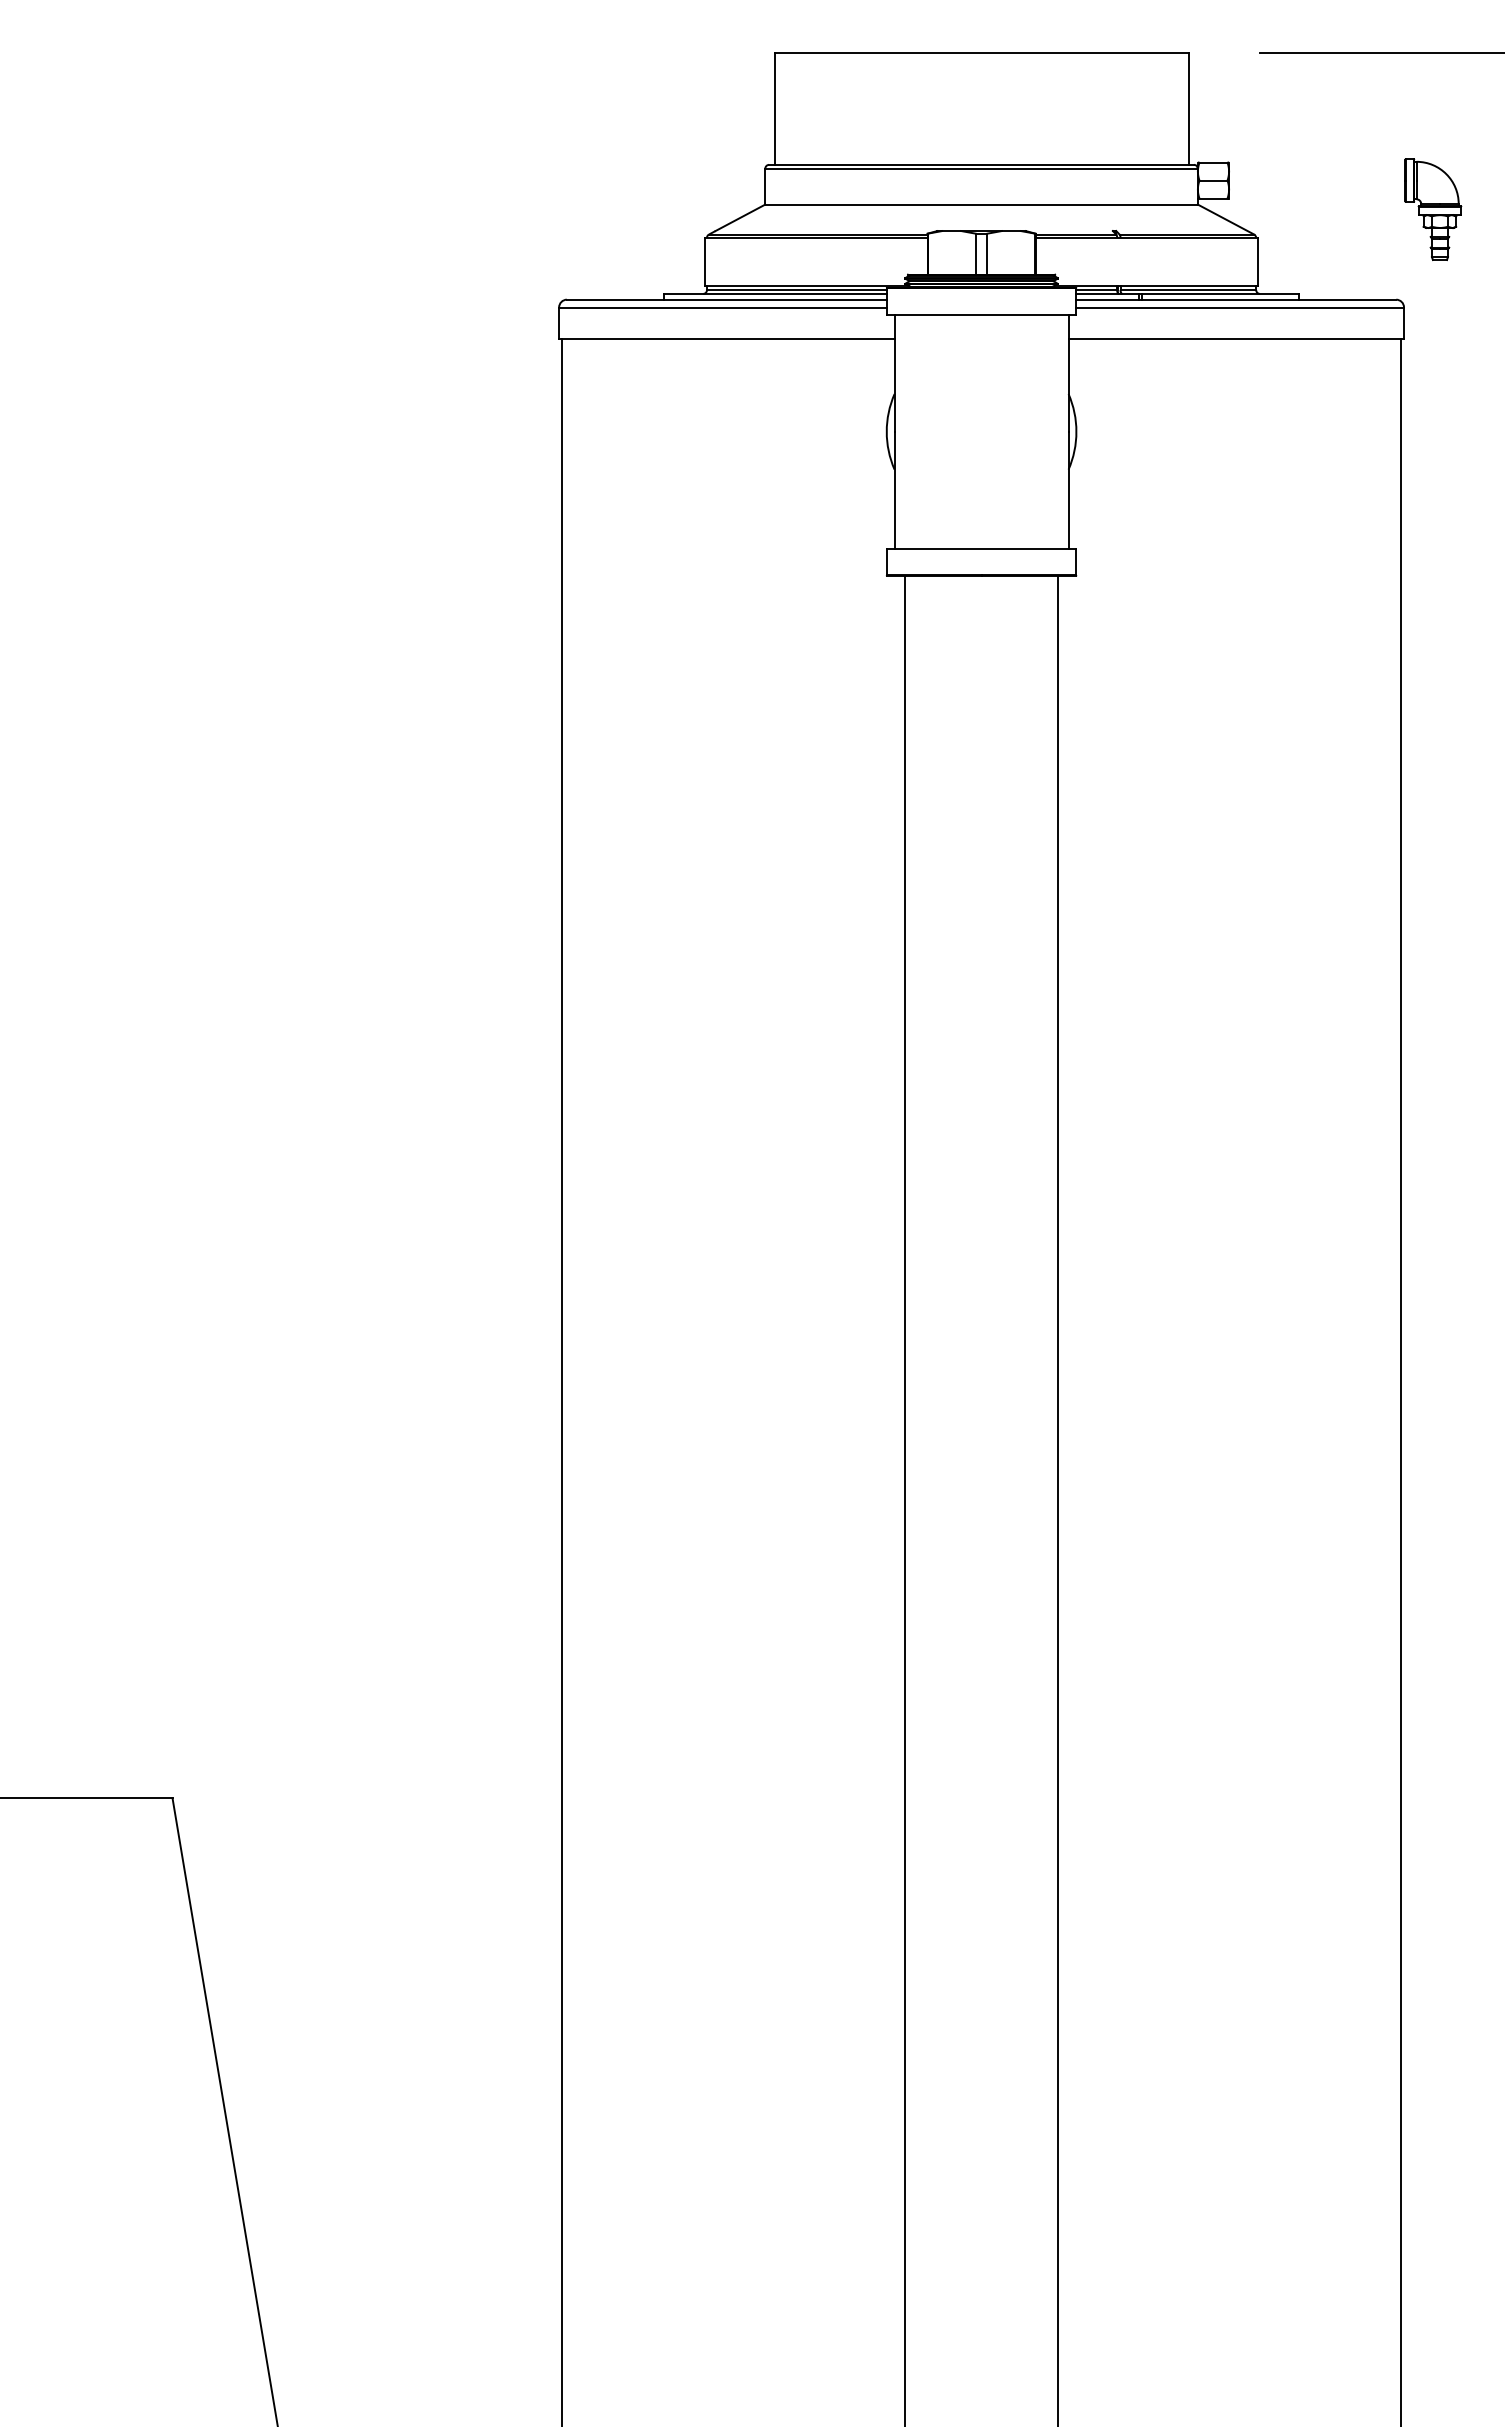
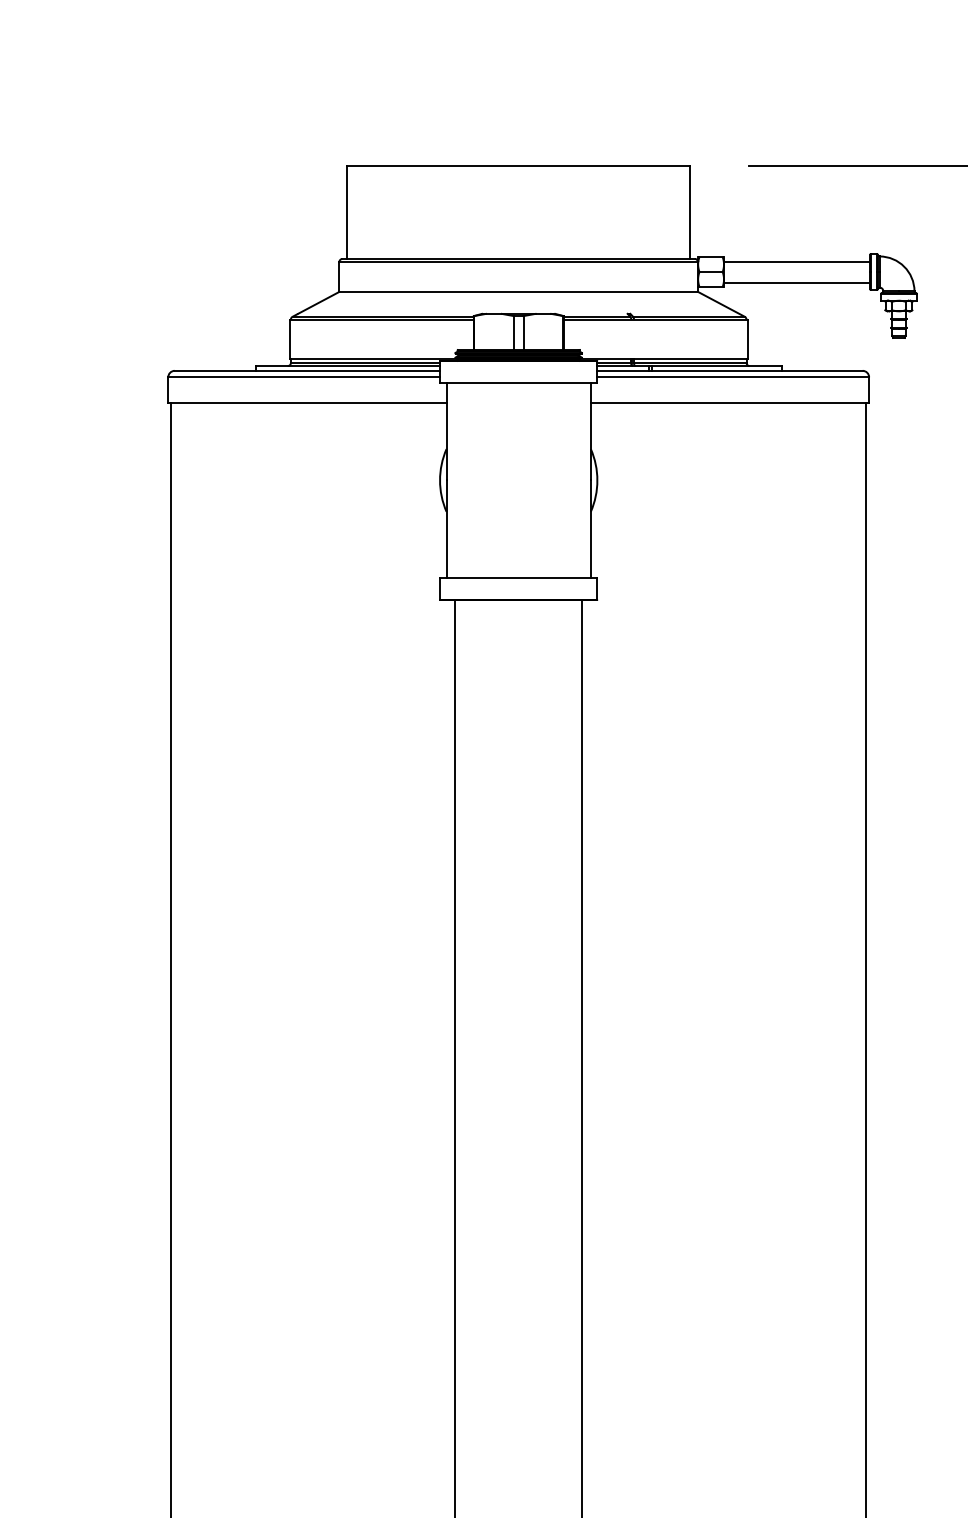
line: (1317, 167) -> (797, 261), added
line: (1317, 193) -> (797, 282), added

